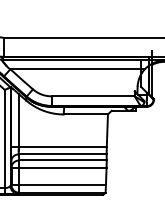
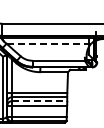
line: (76, 68) -> (48, 43), solid -> dashed
line: (62, 161) -> (39, 101), solid -> dashed

